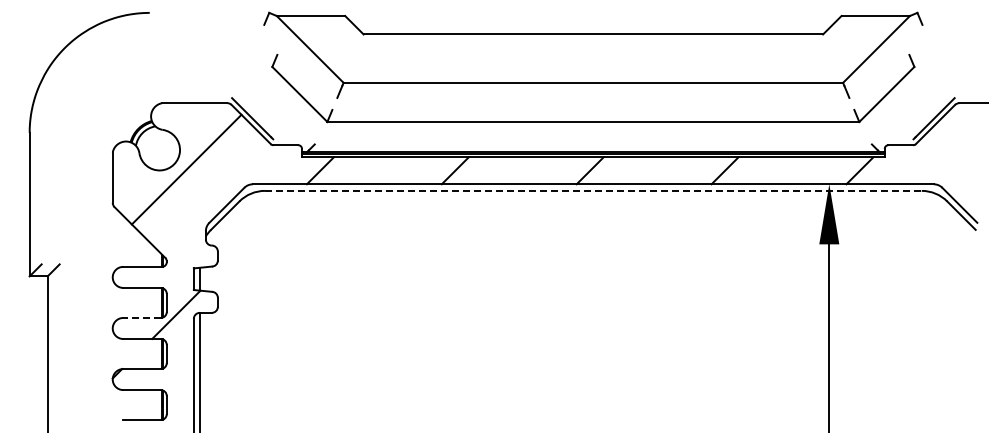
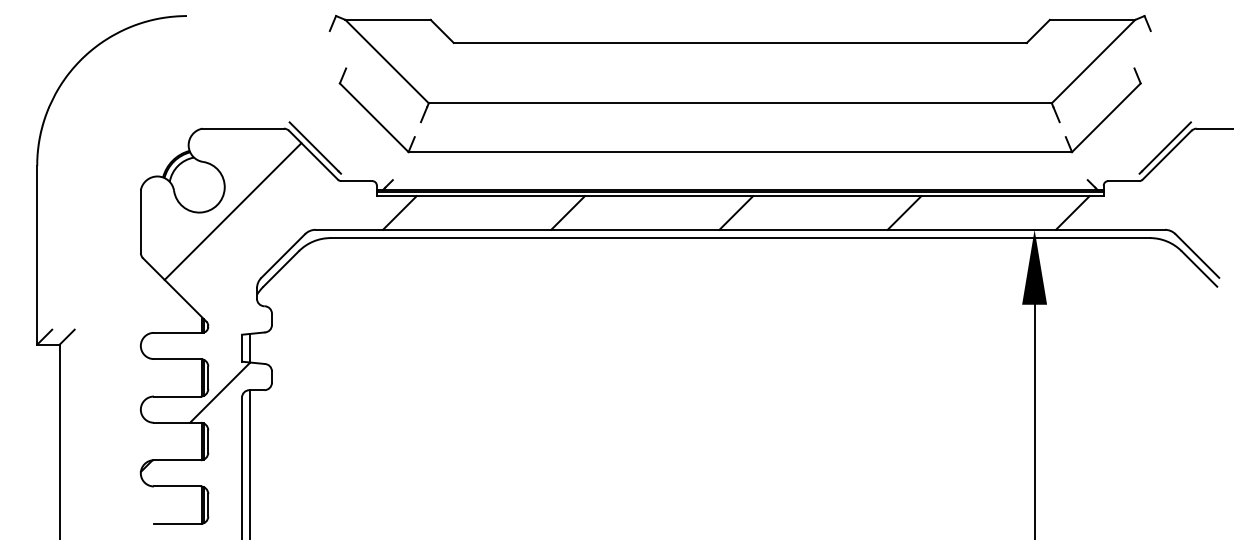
line: (593, 190) -> (740, 237), dashed -> solid
line: (142, 317) -> (177, 395), dashed -> solid

